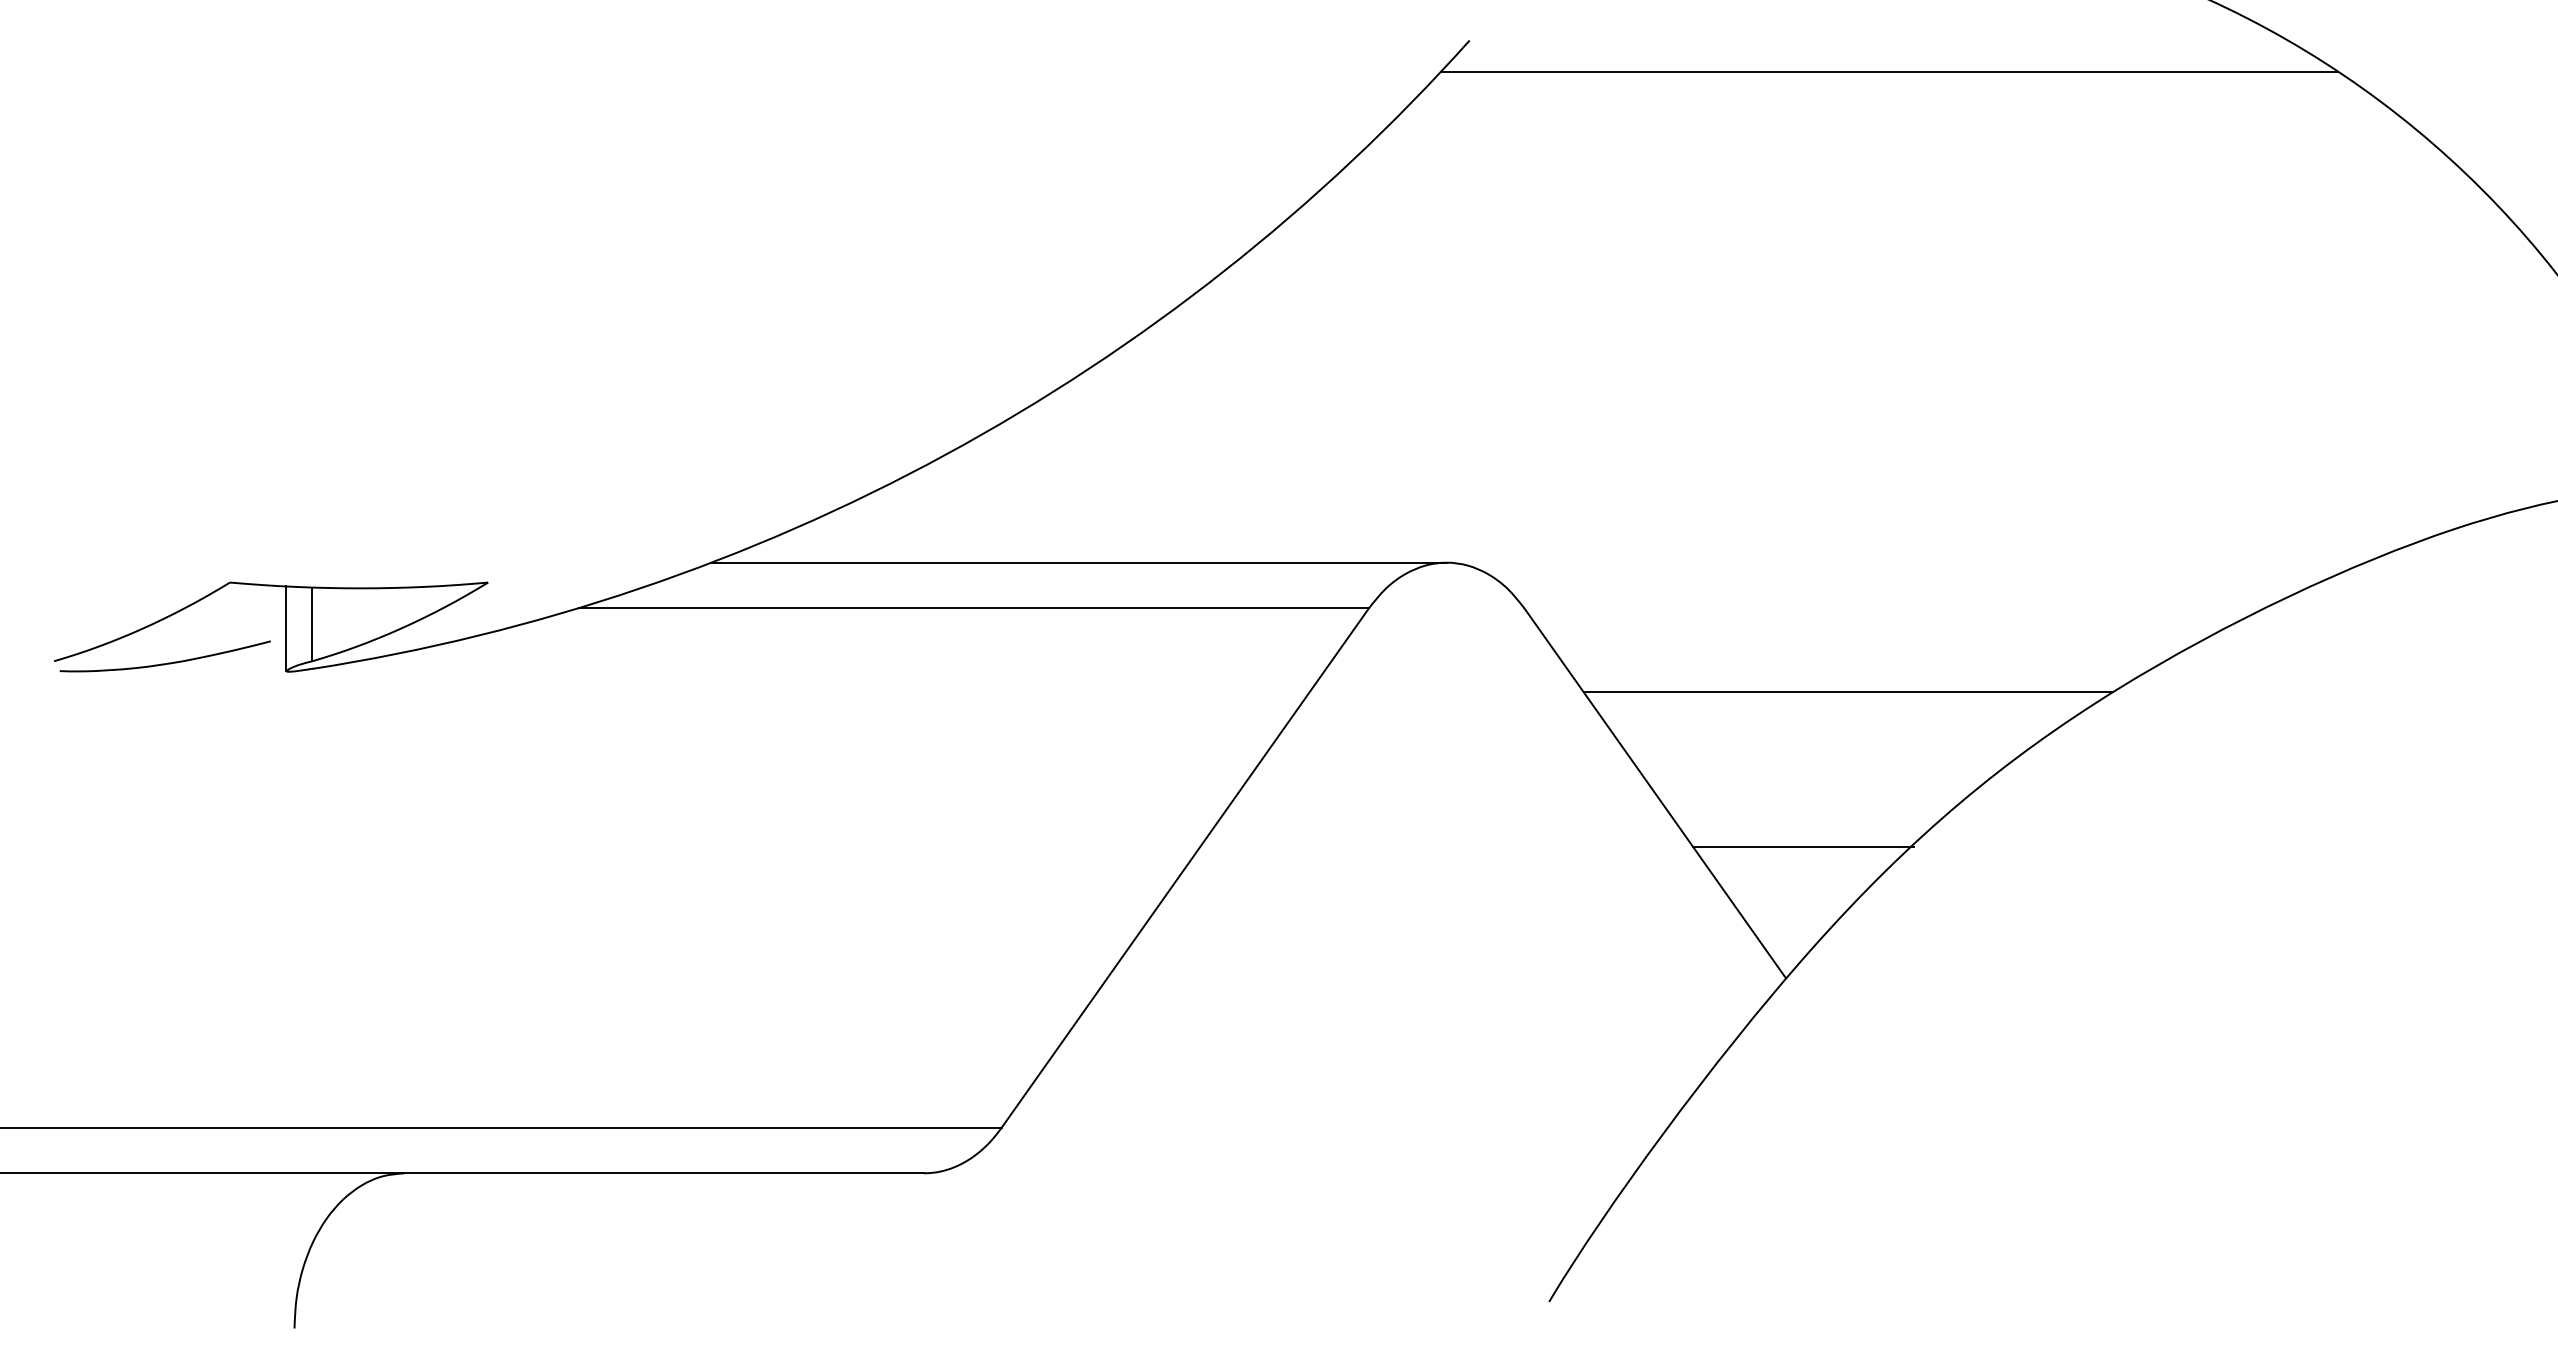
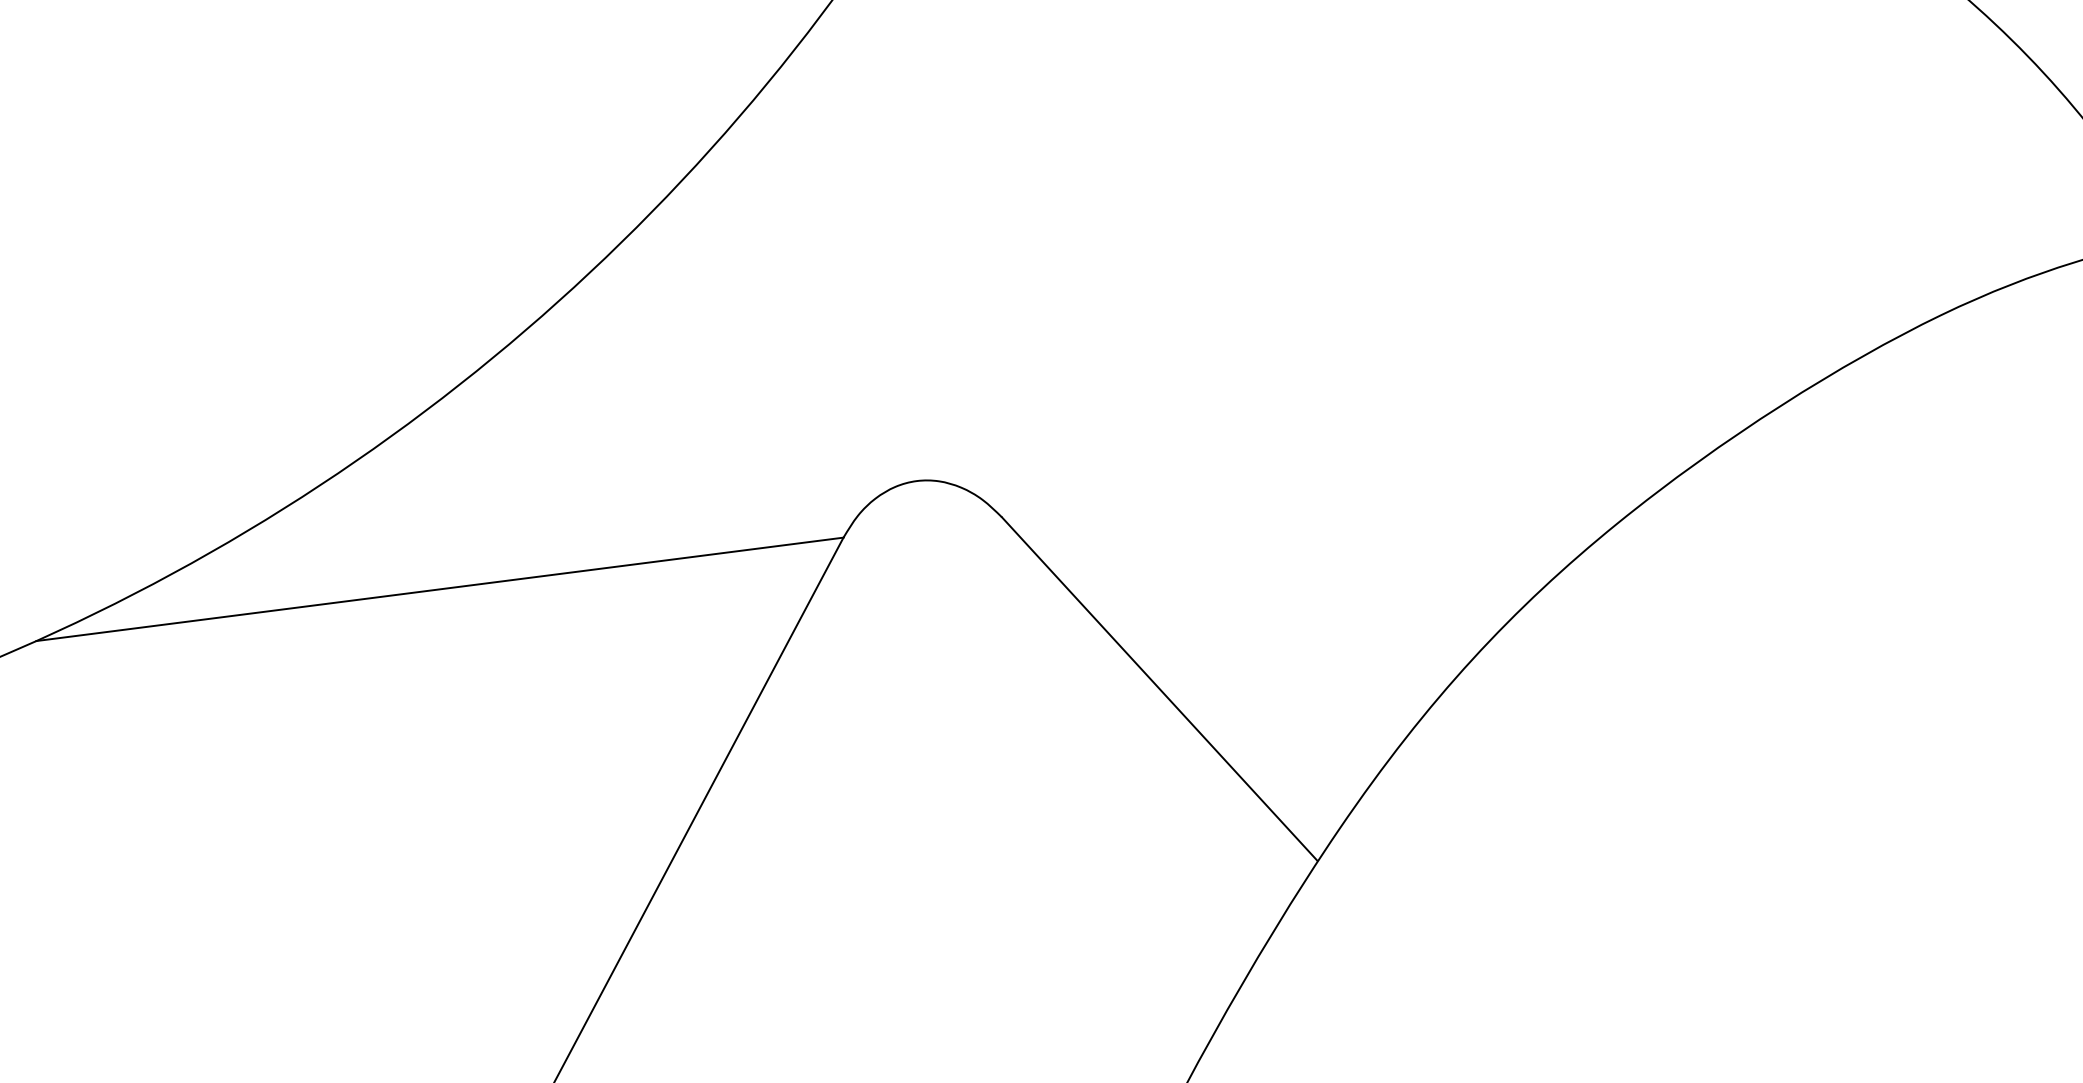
line: (1078, 562) -> (540, 529), removed
line: (1847, 692) -> (1343, 561), removed
line: (1803, 847) -> (1318, 725), removed

